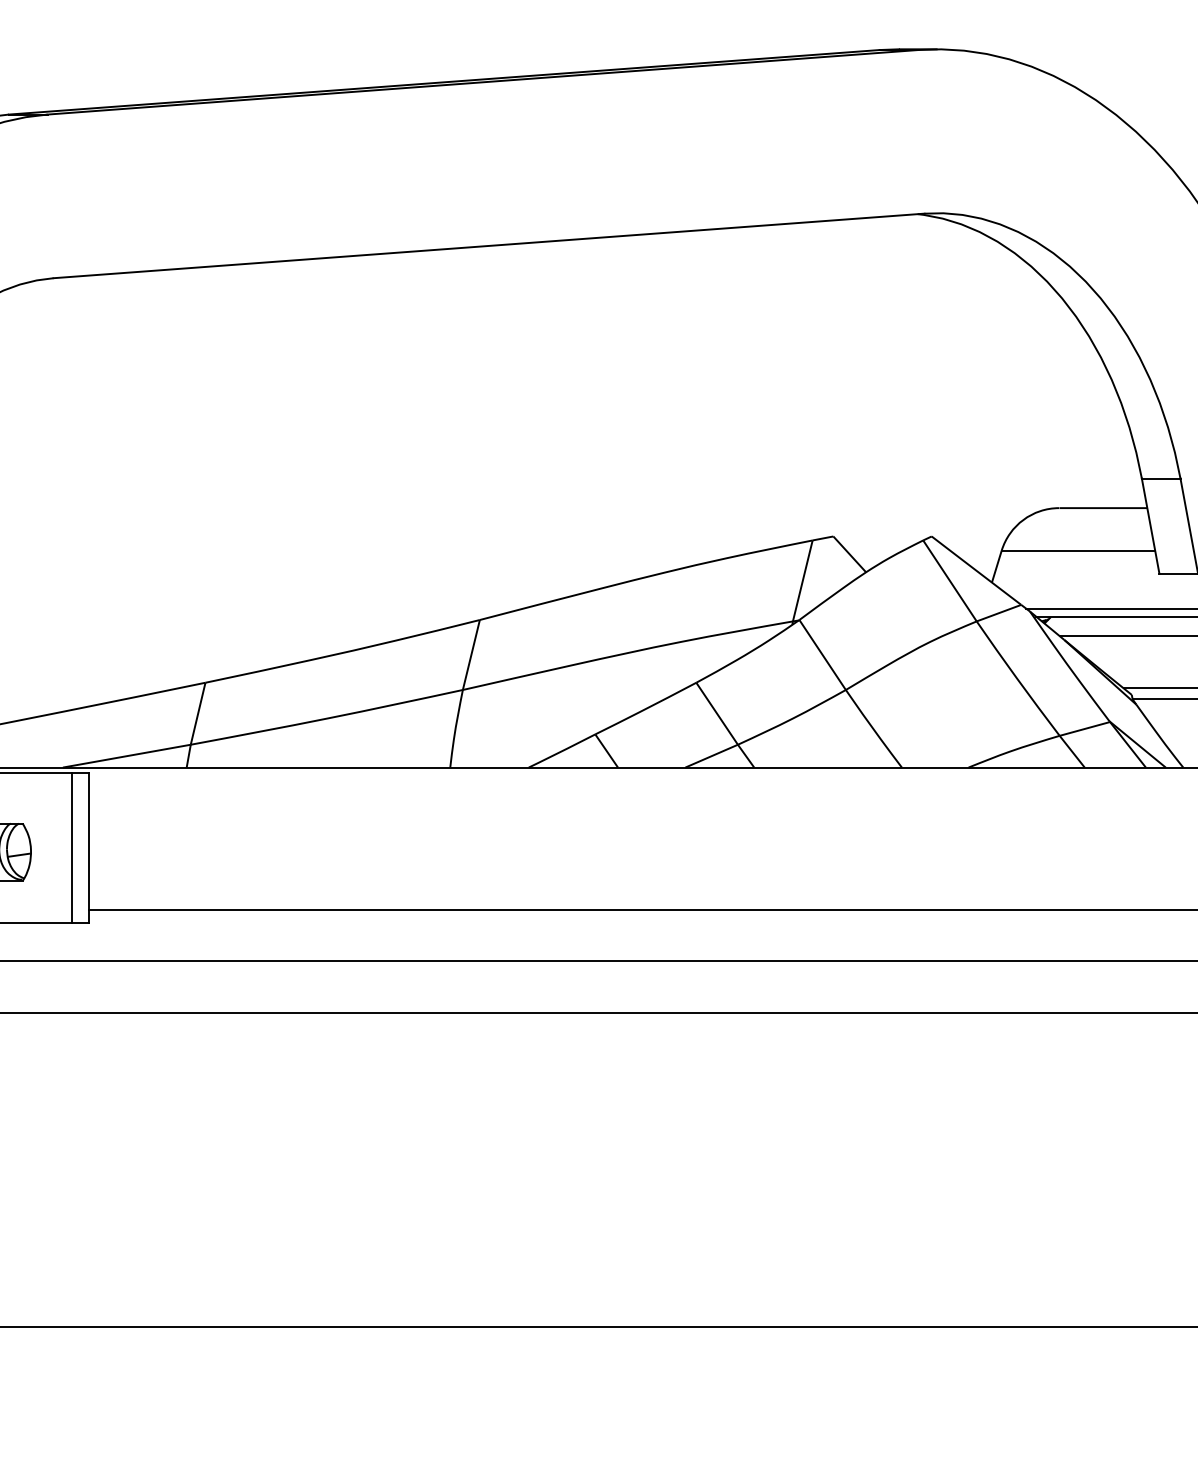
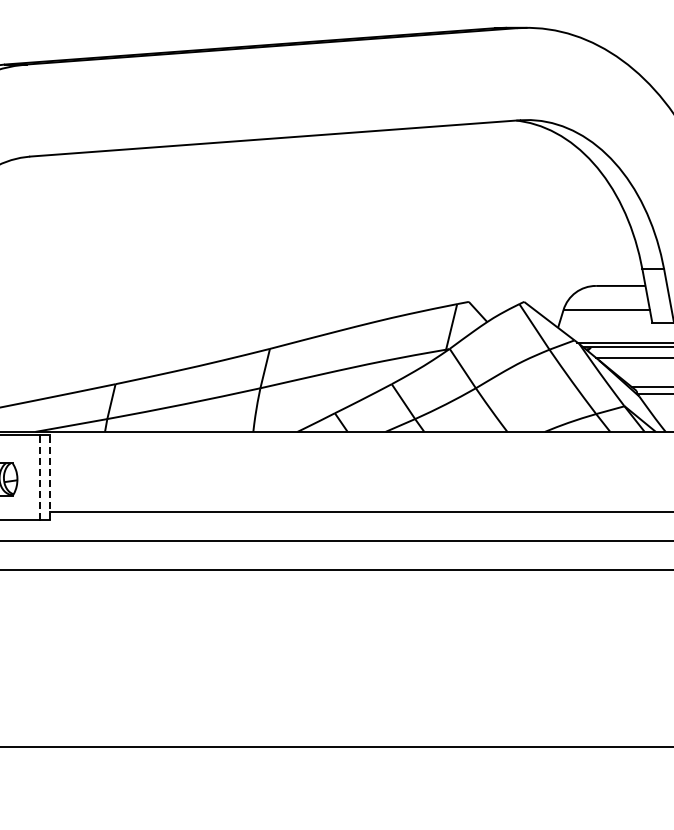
line: (72, 846) -> (40, 476), solid -> dashed
line: (87, 846) -> (49, 476), solid -> dashed

